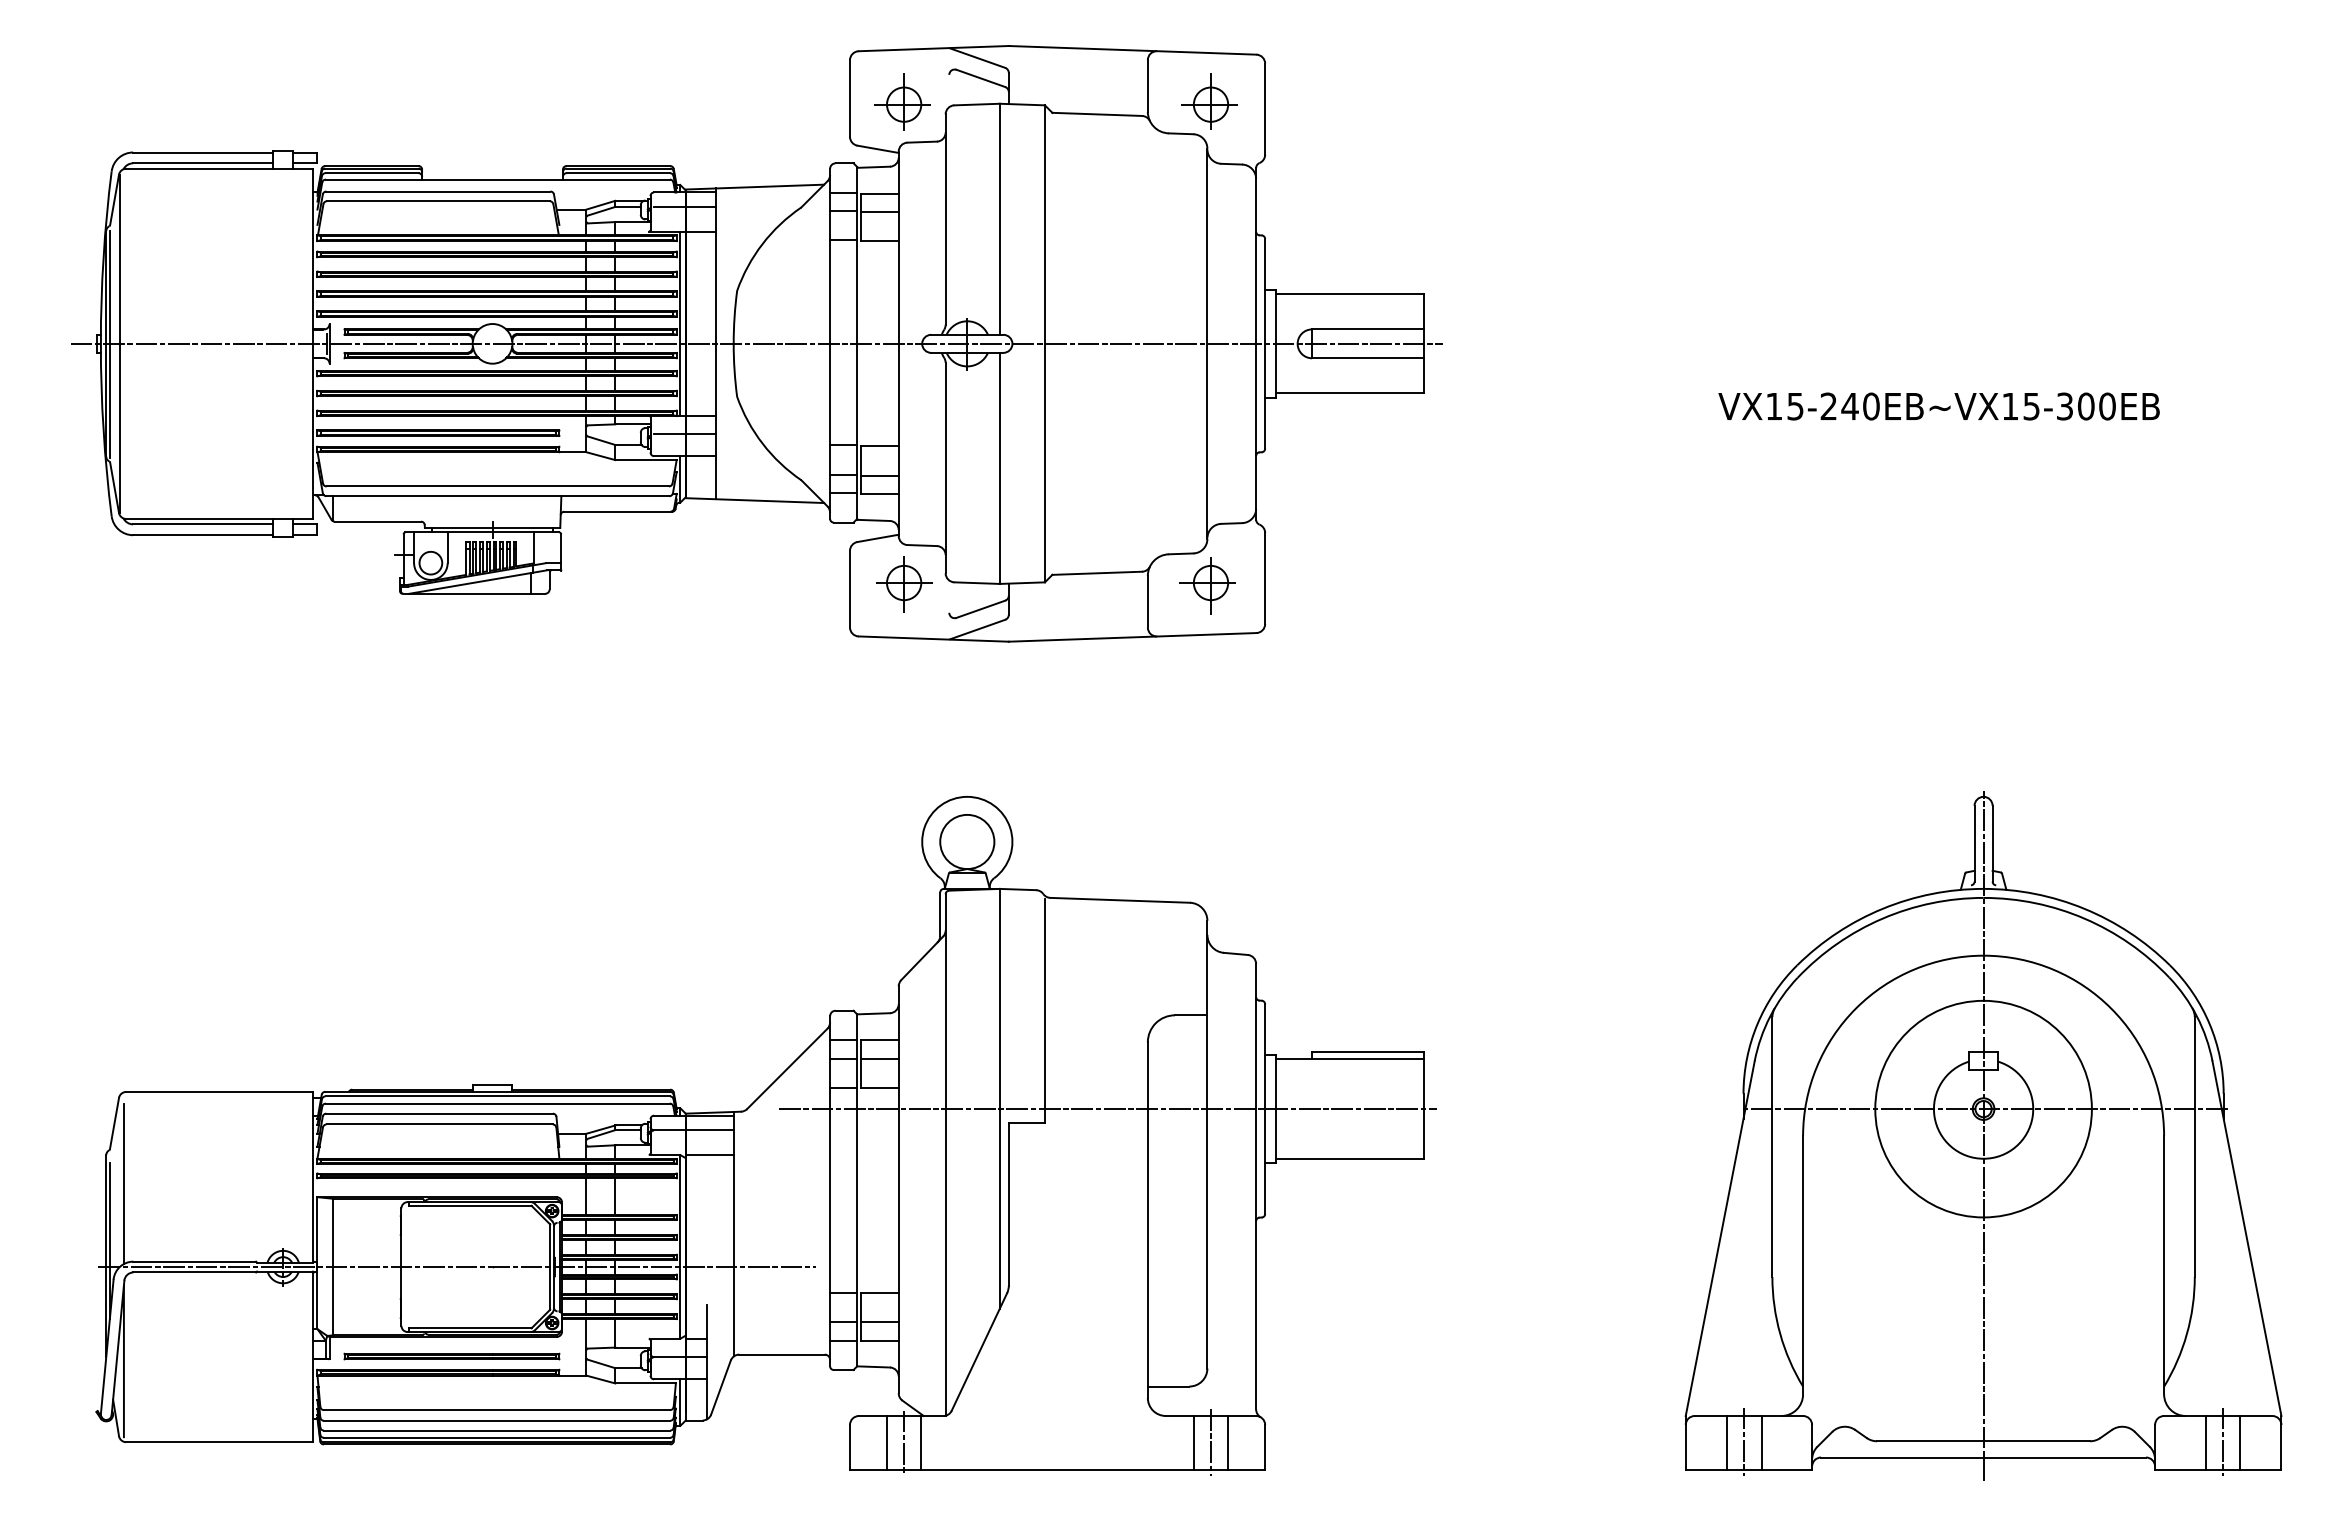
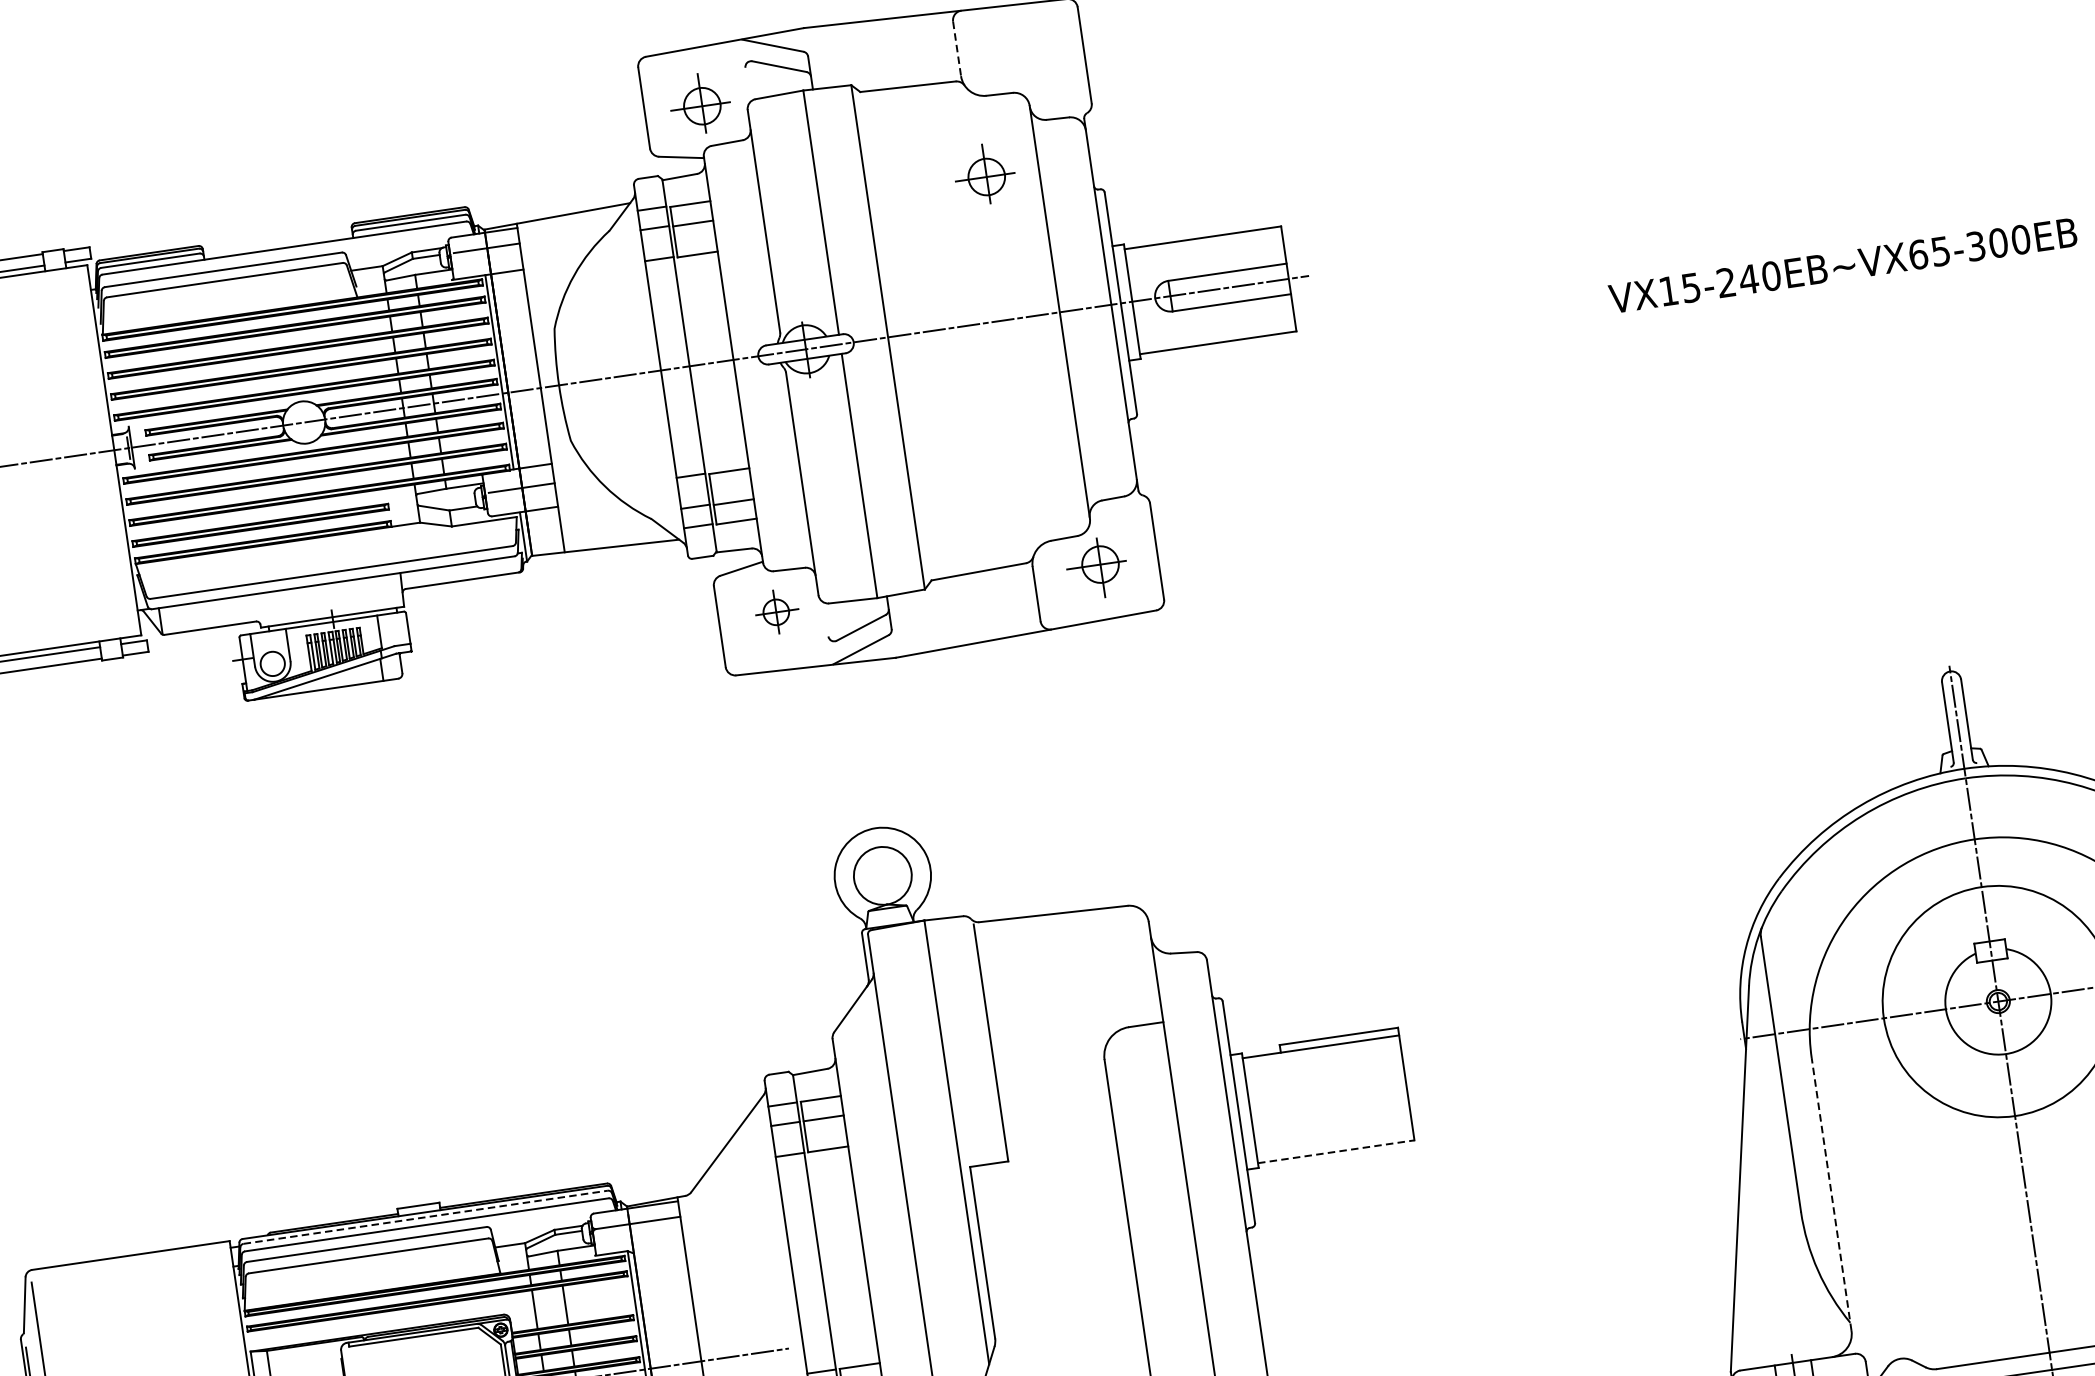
line: (1147, 85) -> (956, 48), solid -> dashed
part: (1209, 101) -> (984, 173), moved
text: (2010, 406) -> (1918, 254), VX15-240EB~VX15-300EB -> VX15-240EB~VX65-300EB
part: (904, 584) -> (776, 613), size x0.7
line: (498, 1096) -> (426, 1217), solid -> dashed
line: (1107, 1109) -> (1072, 1137), removed
line: (709, 1155) -> (658, 1247), removed
line: (1350, 1158) -> (1336, 1151), solid -> dashed
line: (1803, 1264) -> (1831, 1193), solid -> dashed

